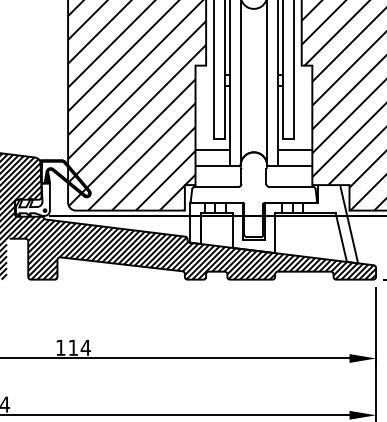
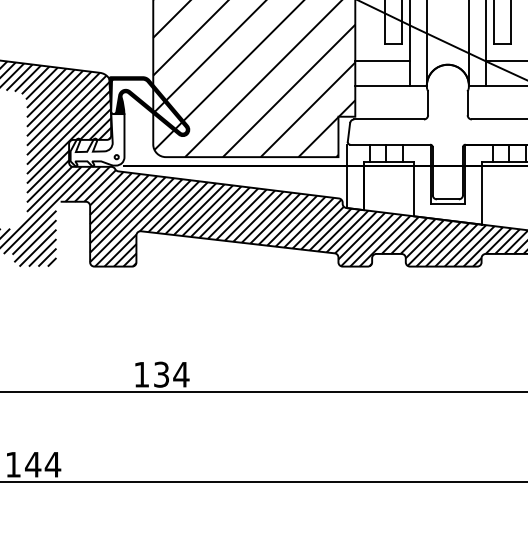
text: (72, 347) -> (160, 374), 114 -> 134

